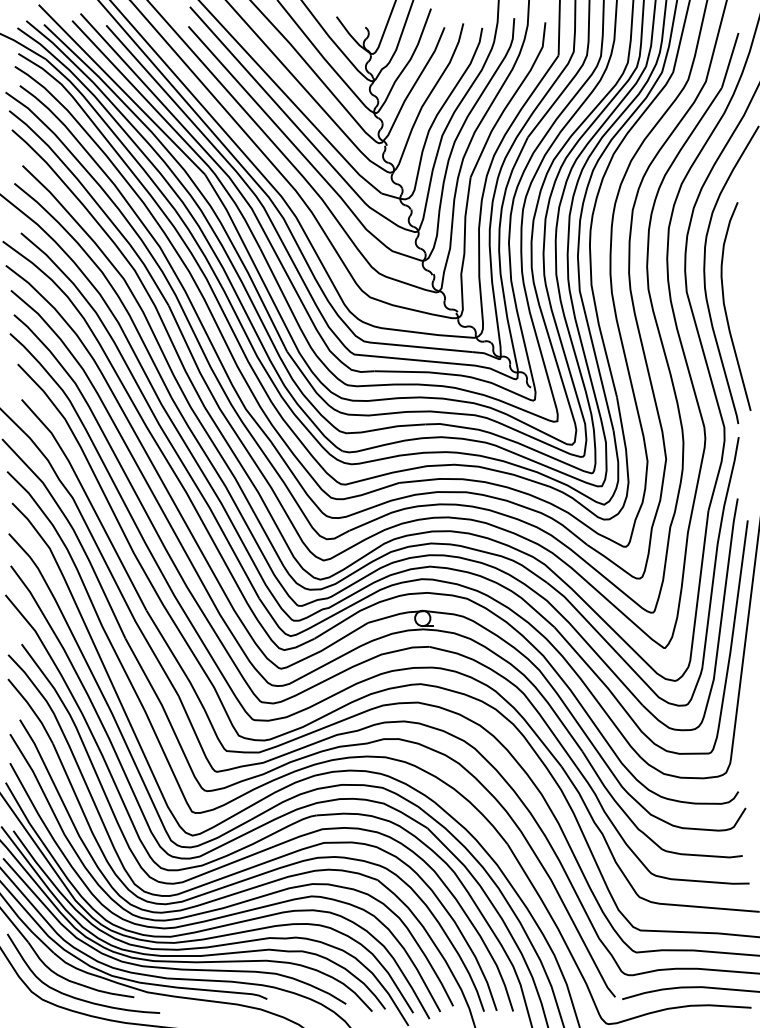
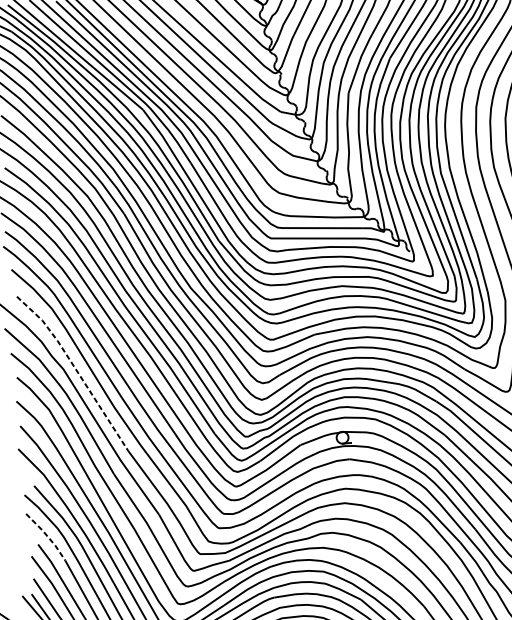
line: (89, 500) -> (76, 369), solid -> dashed
line: (32, 710) -> (47, 536), solid -> dashed

